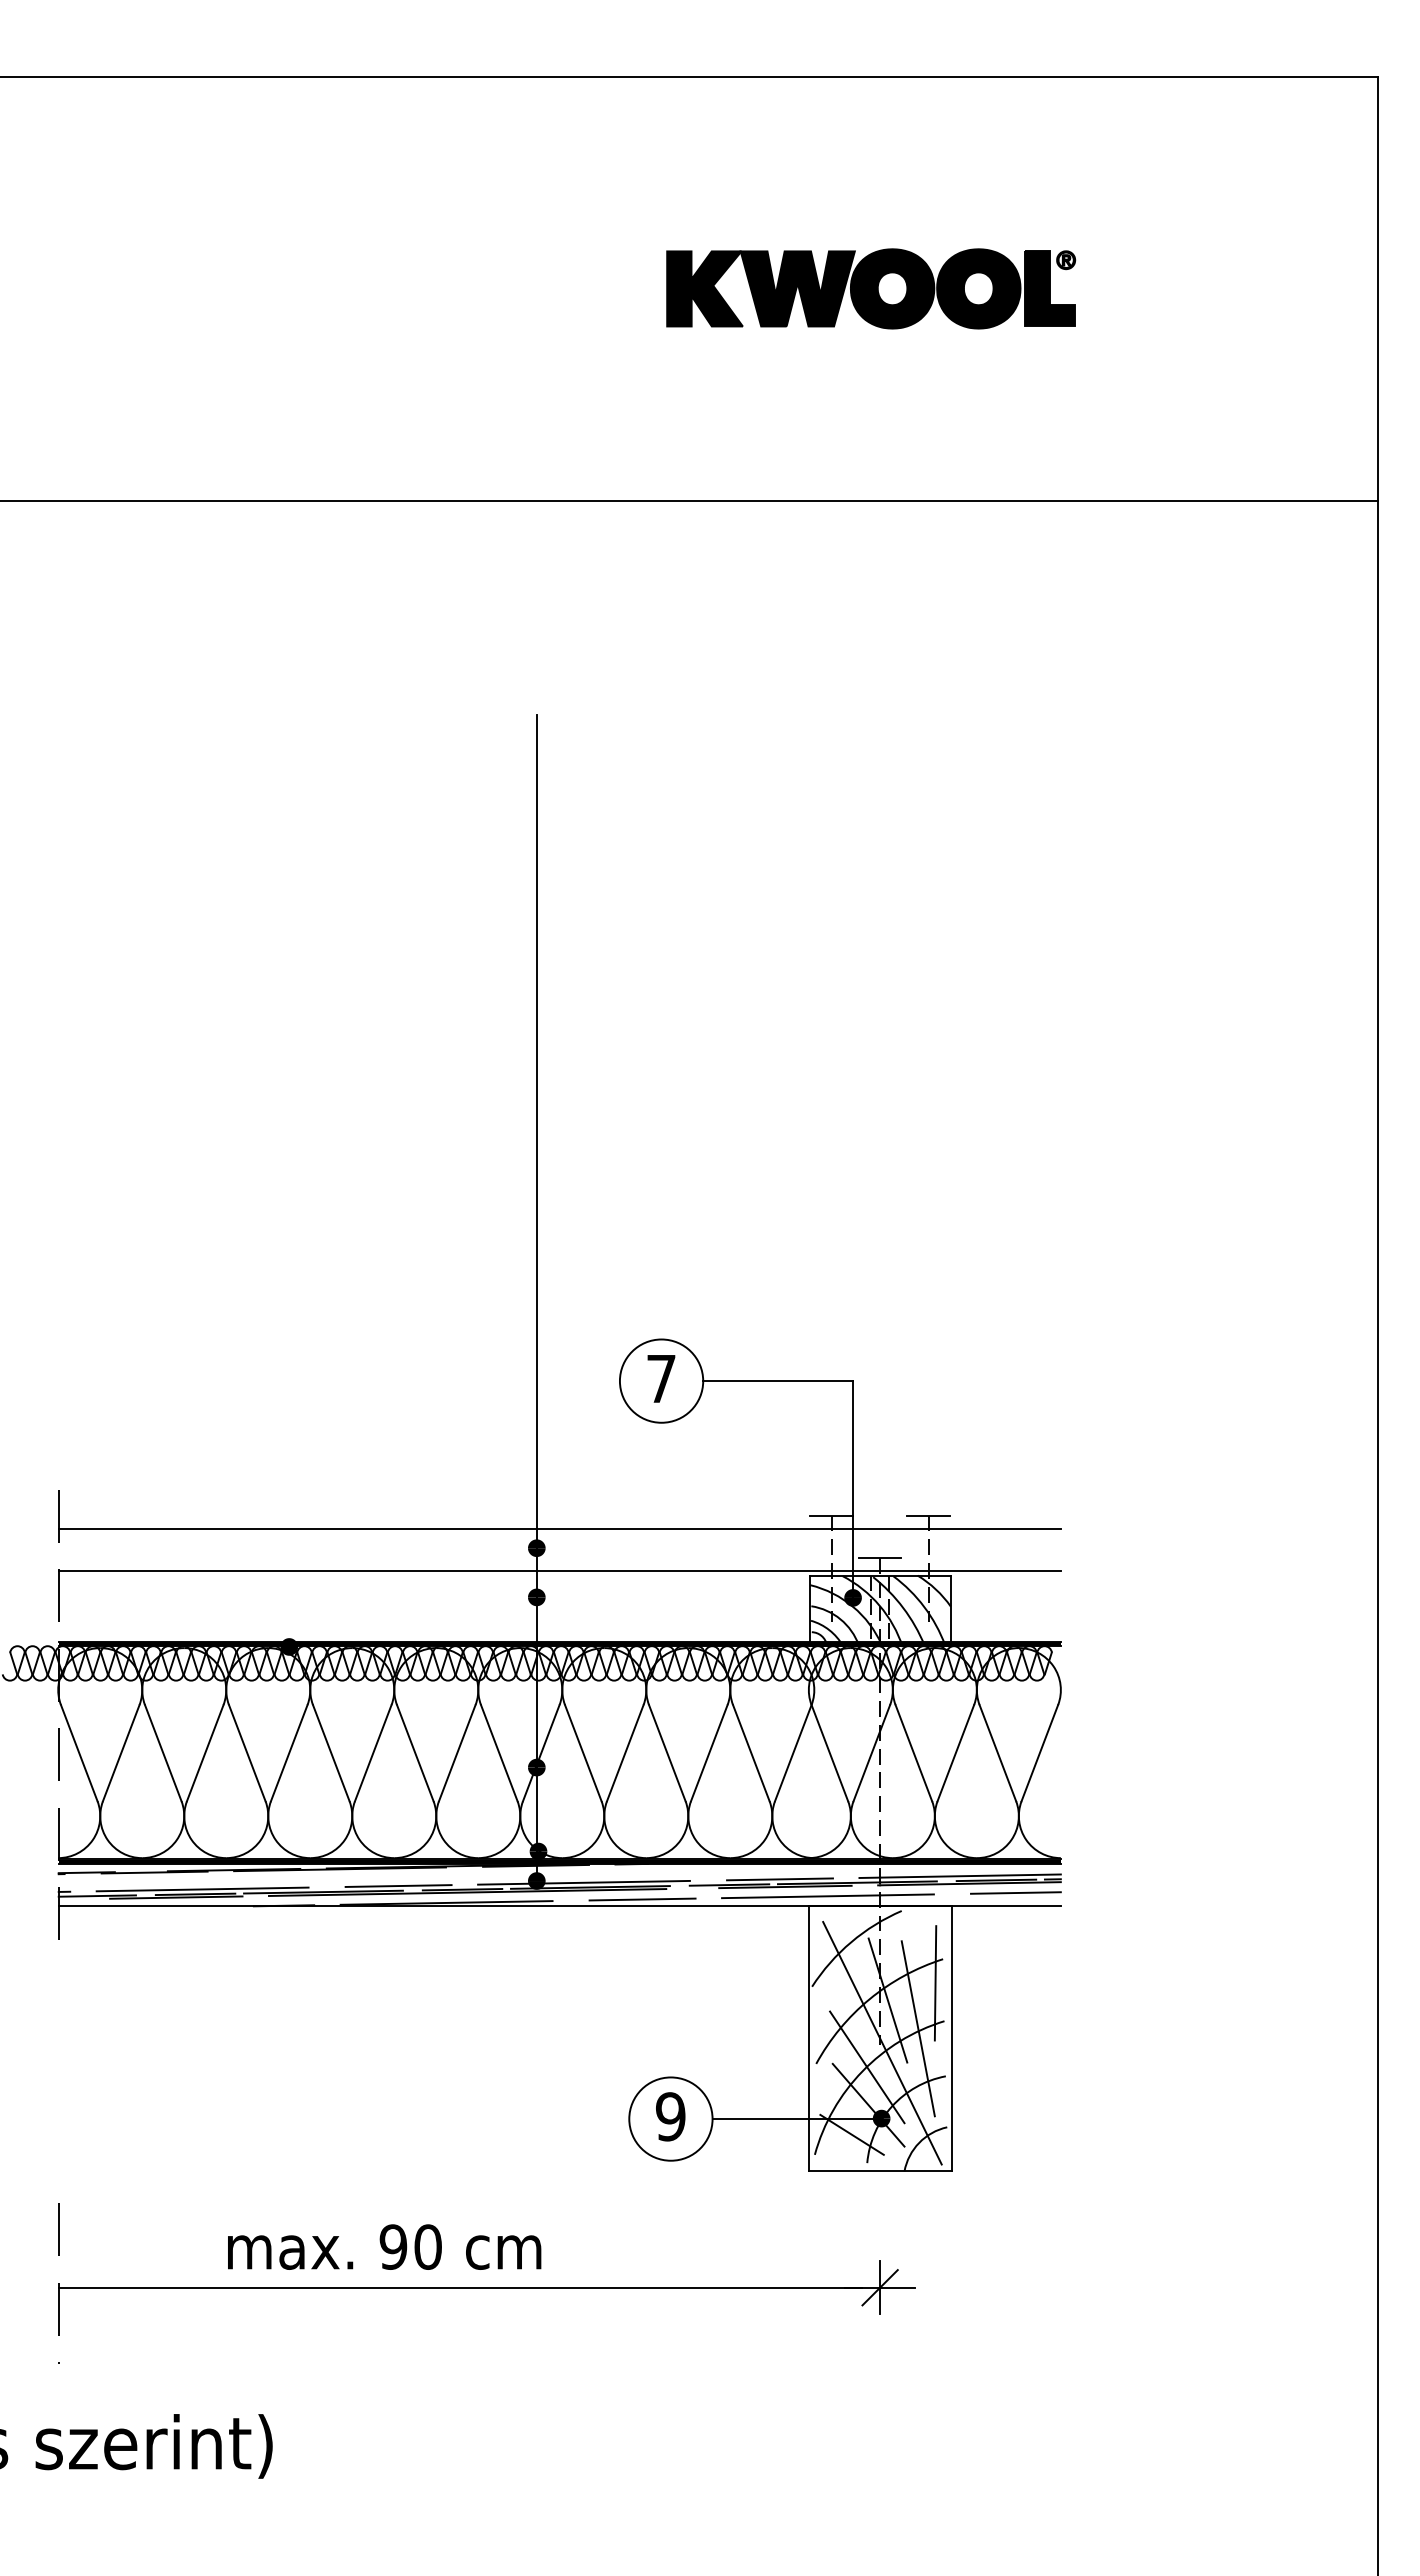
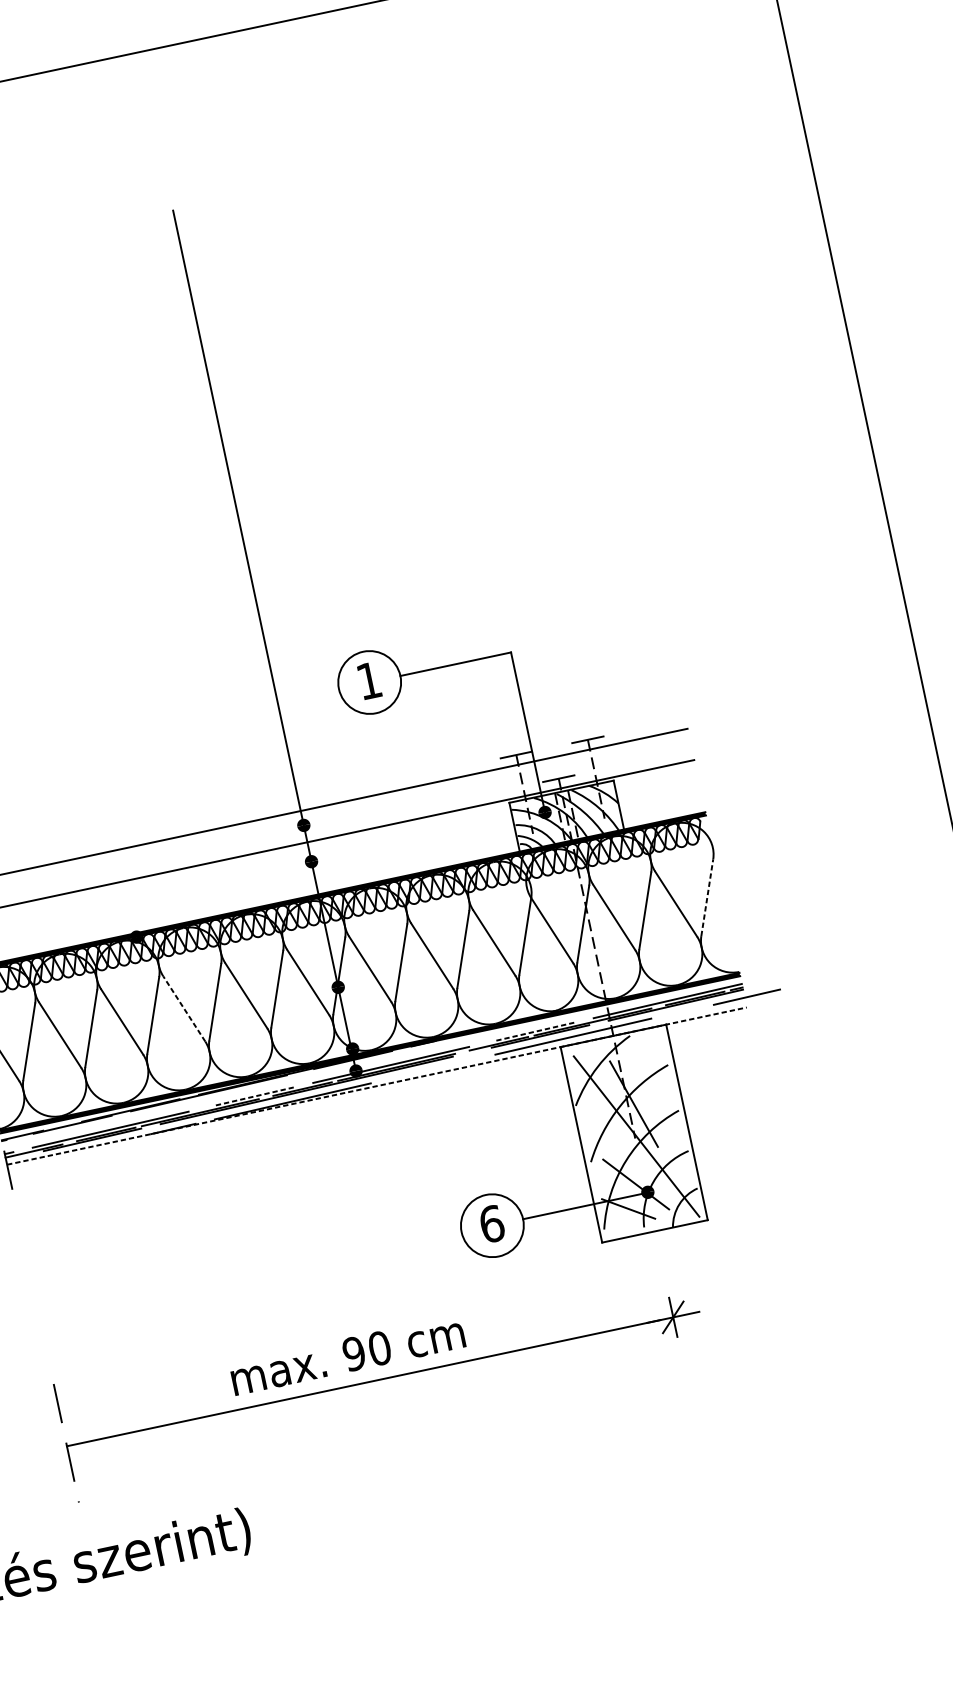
text: (661, 1378) -> (369, 680), 7 -> 1
line: (331, 1752) -> (184, 1008), solid -> dashed
line: (1040, 1752) -> (707, 897), solid -> dashed
line: (780, 1879) -> (535, 1031), solid -> dashed
line: (398, 1886) -> (254, 1096), solid -> dashed
line: (1015, 1892) -> (746, 996), moved
line: (642, 1899) -> (436, 1068), removed
line: (560, 1906) -> (377, 1086), solid -> dashed
line: (935, 1983) -> (666, 1084), removed
line: (917, 2028) -> (660, 1120), removed
line: (867, 2067) -> (629, 1156), removed
text: (670, 2116) -> (491, 1223), 9 -> 6
text: (384, 2246) -> (347, 1354), moved

